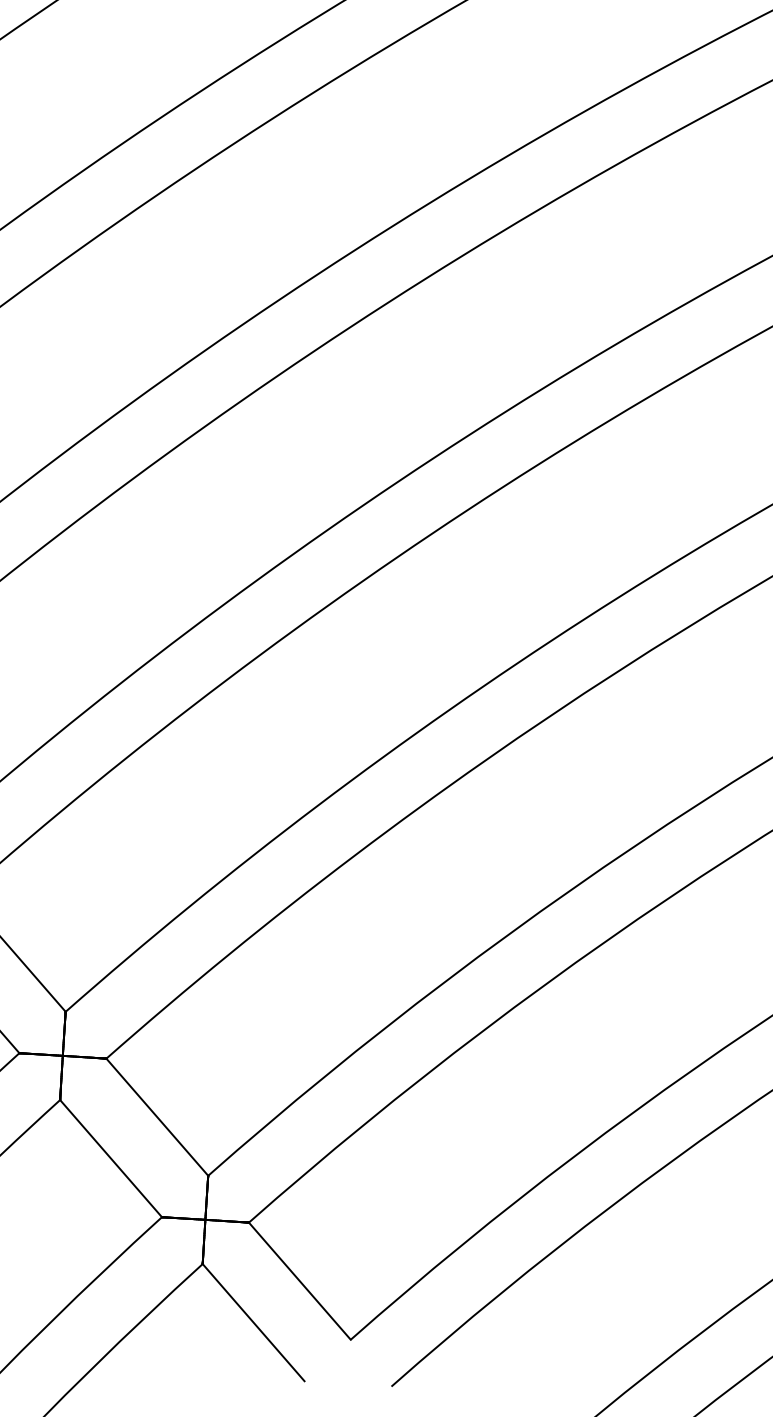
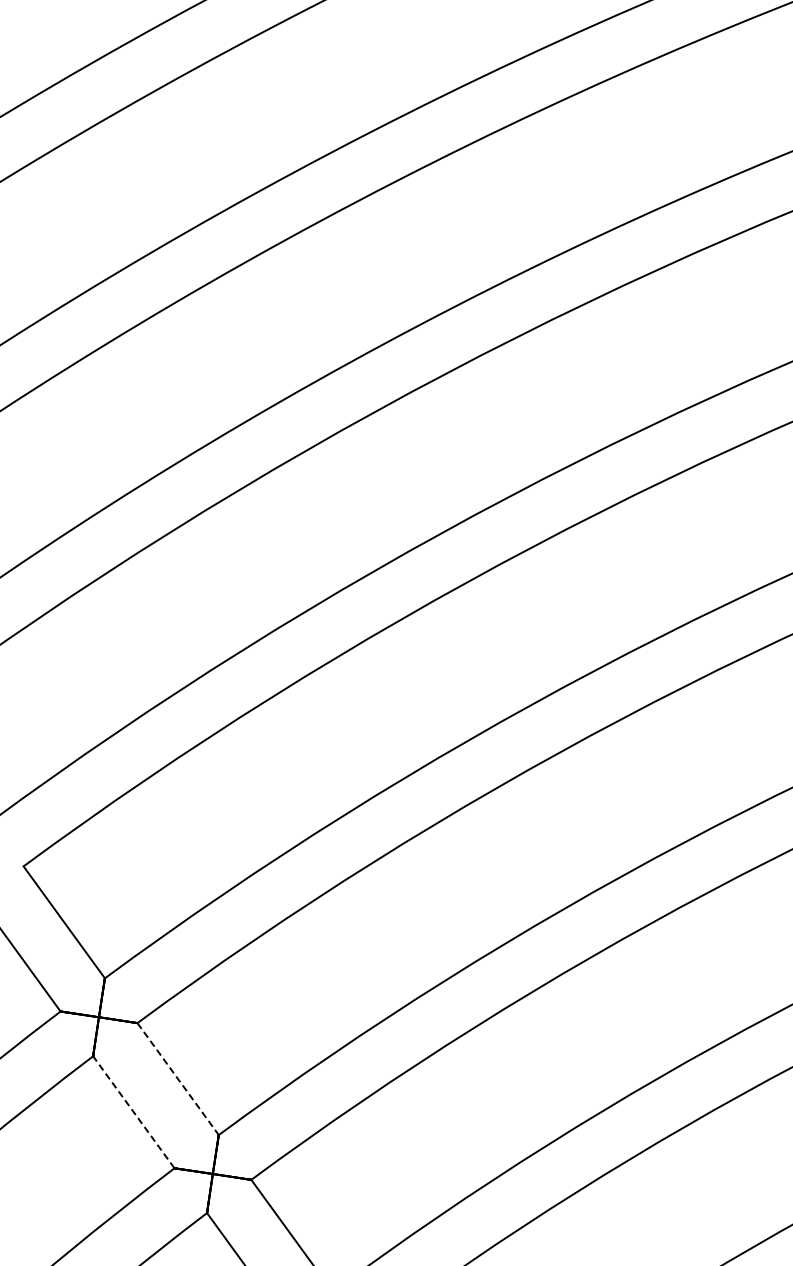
line: (157, 1117) -> (178, 1079), solid -> dashed
line: (110, 1157) -> (133, 1111), solid -> dashed

